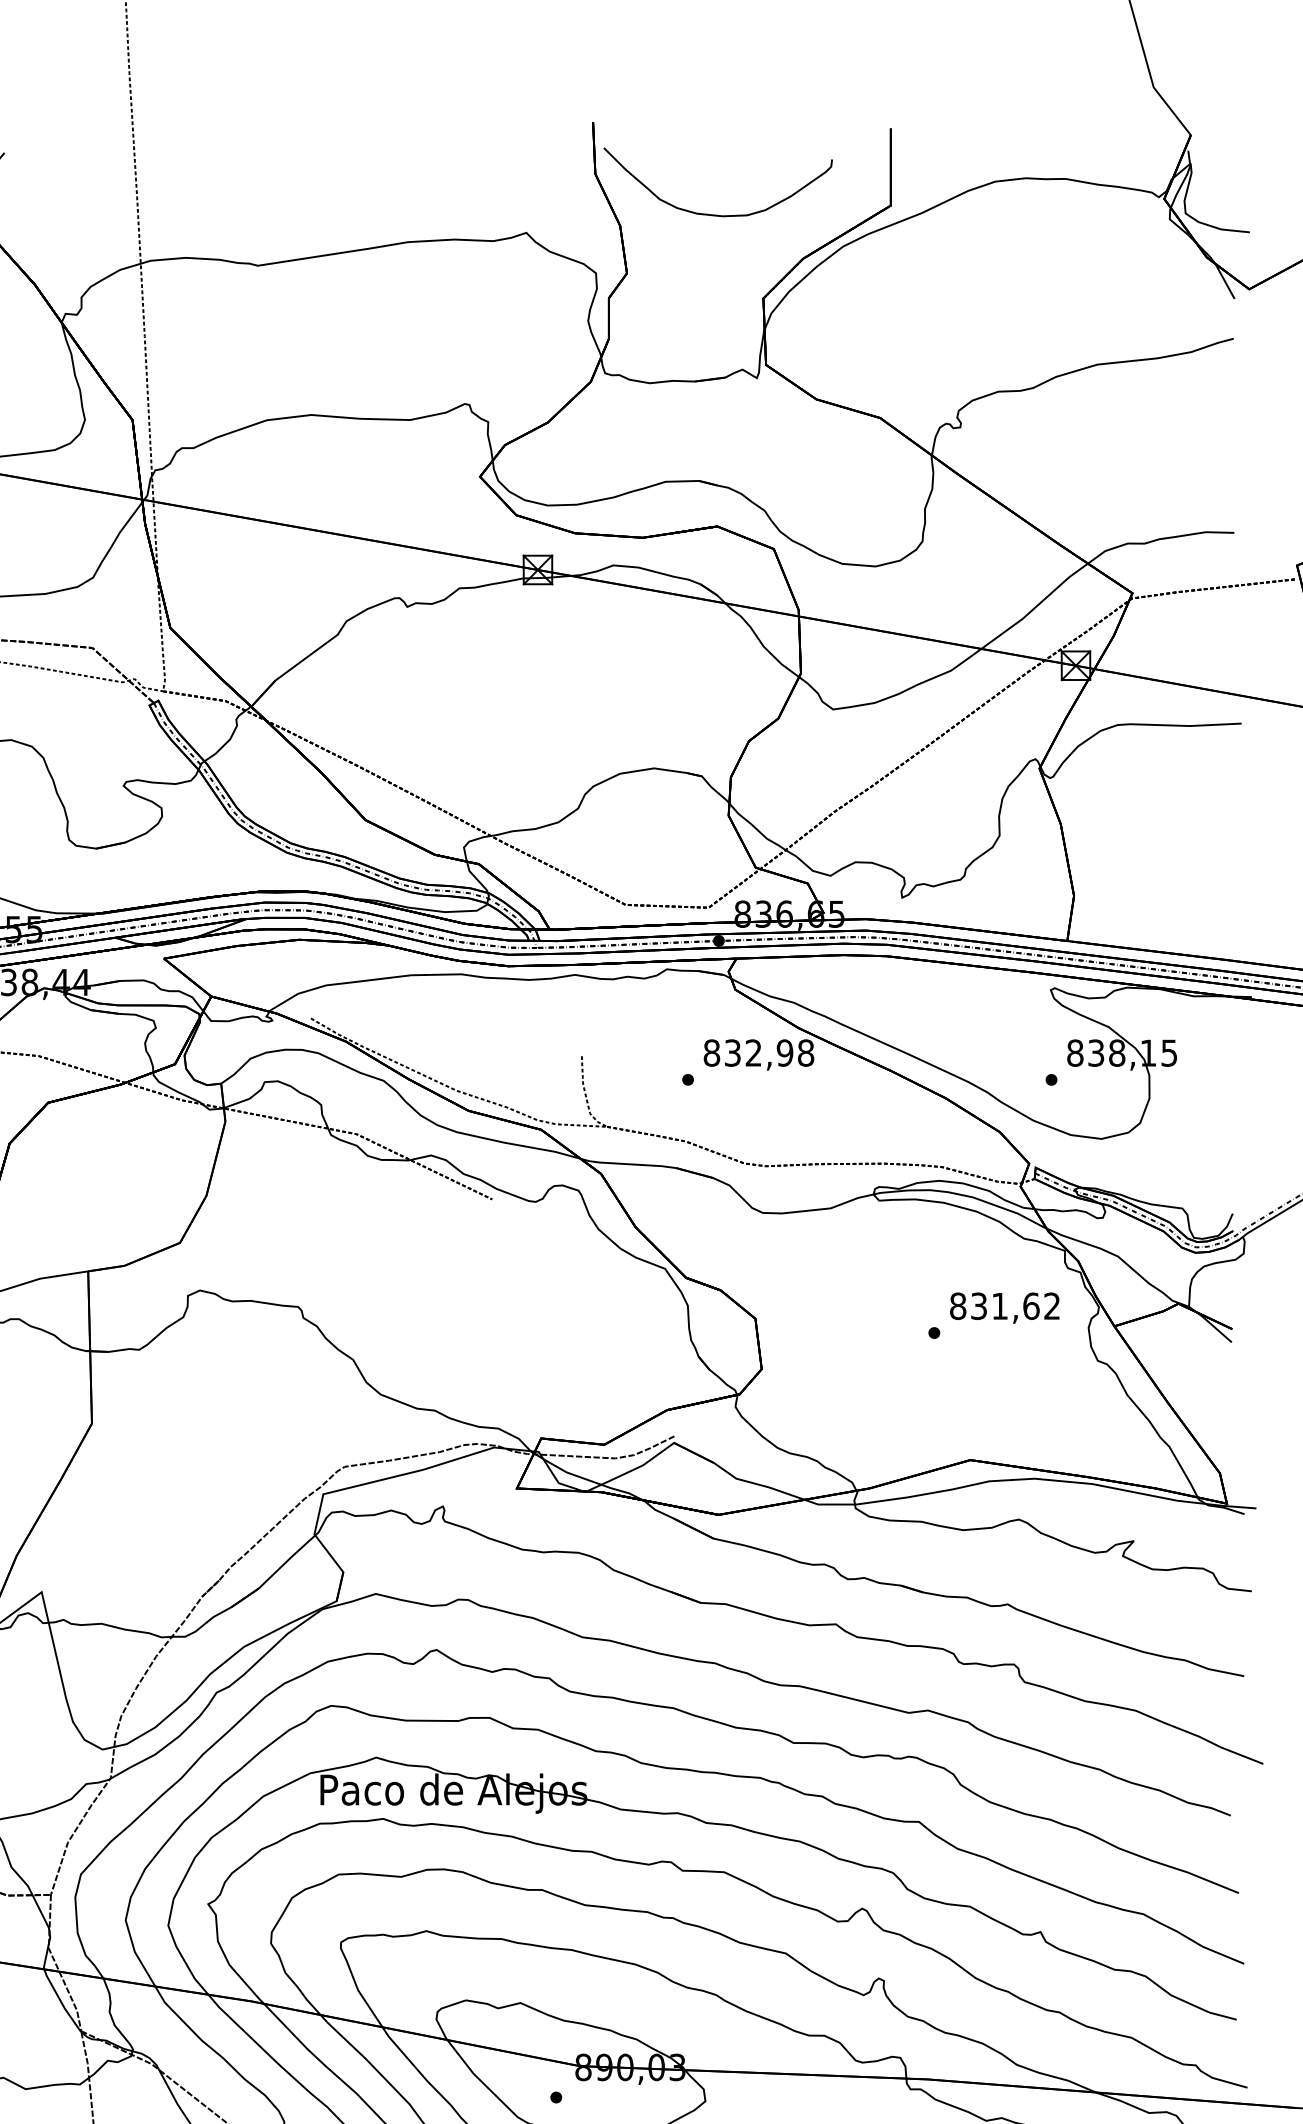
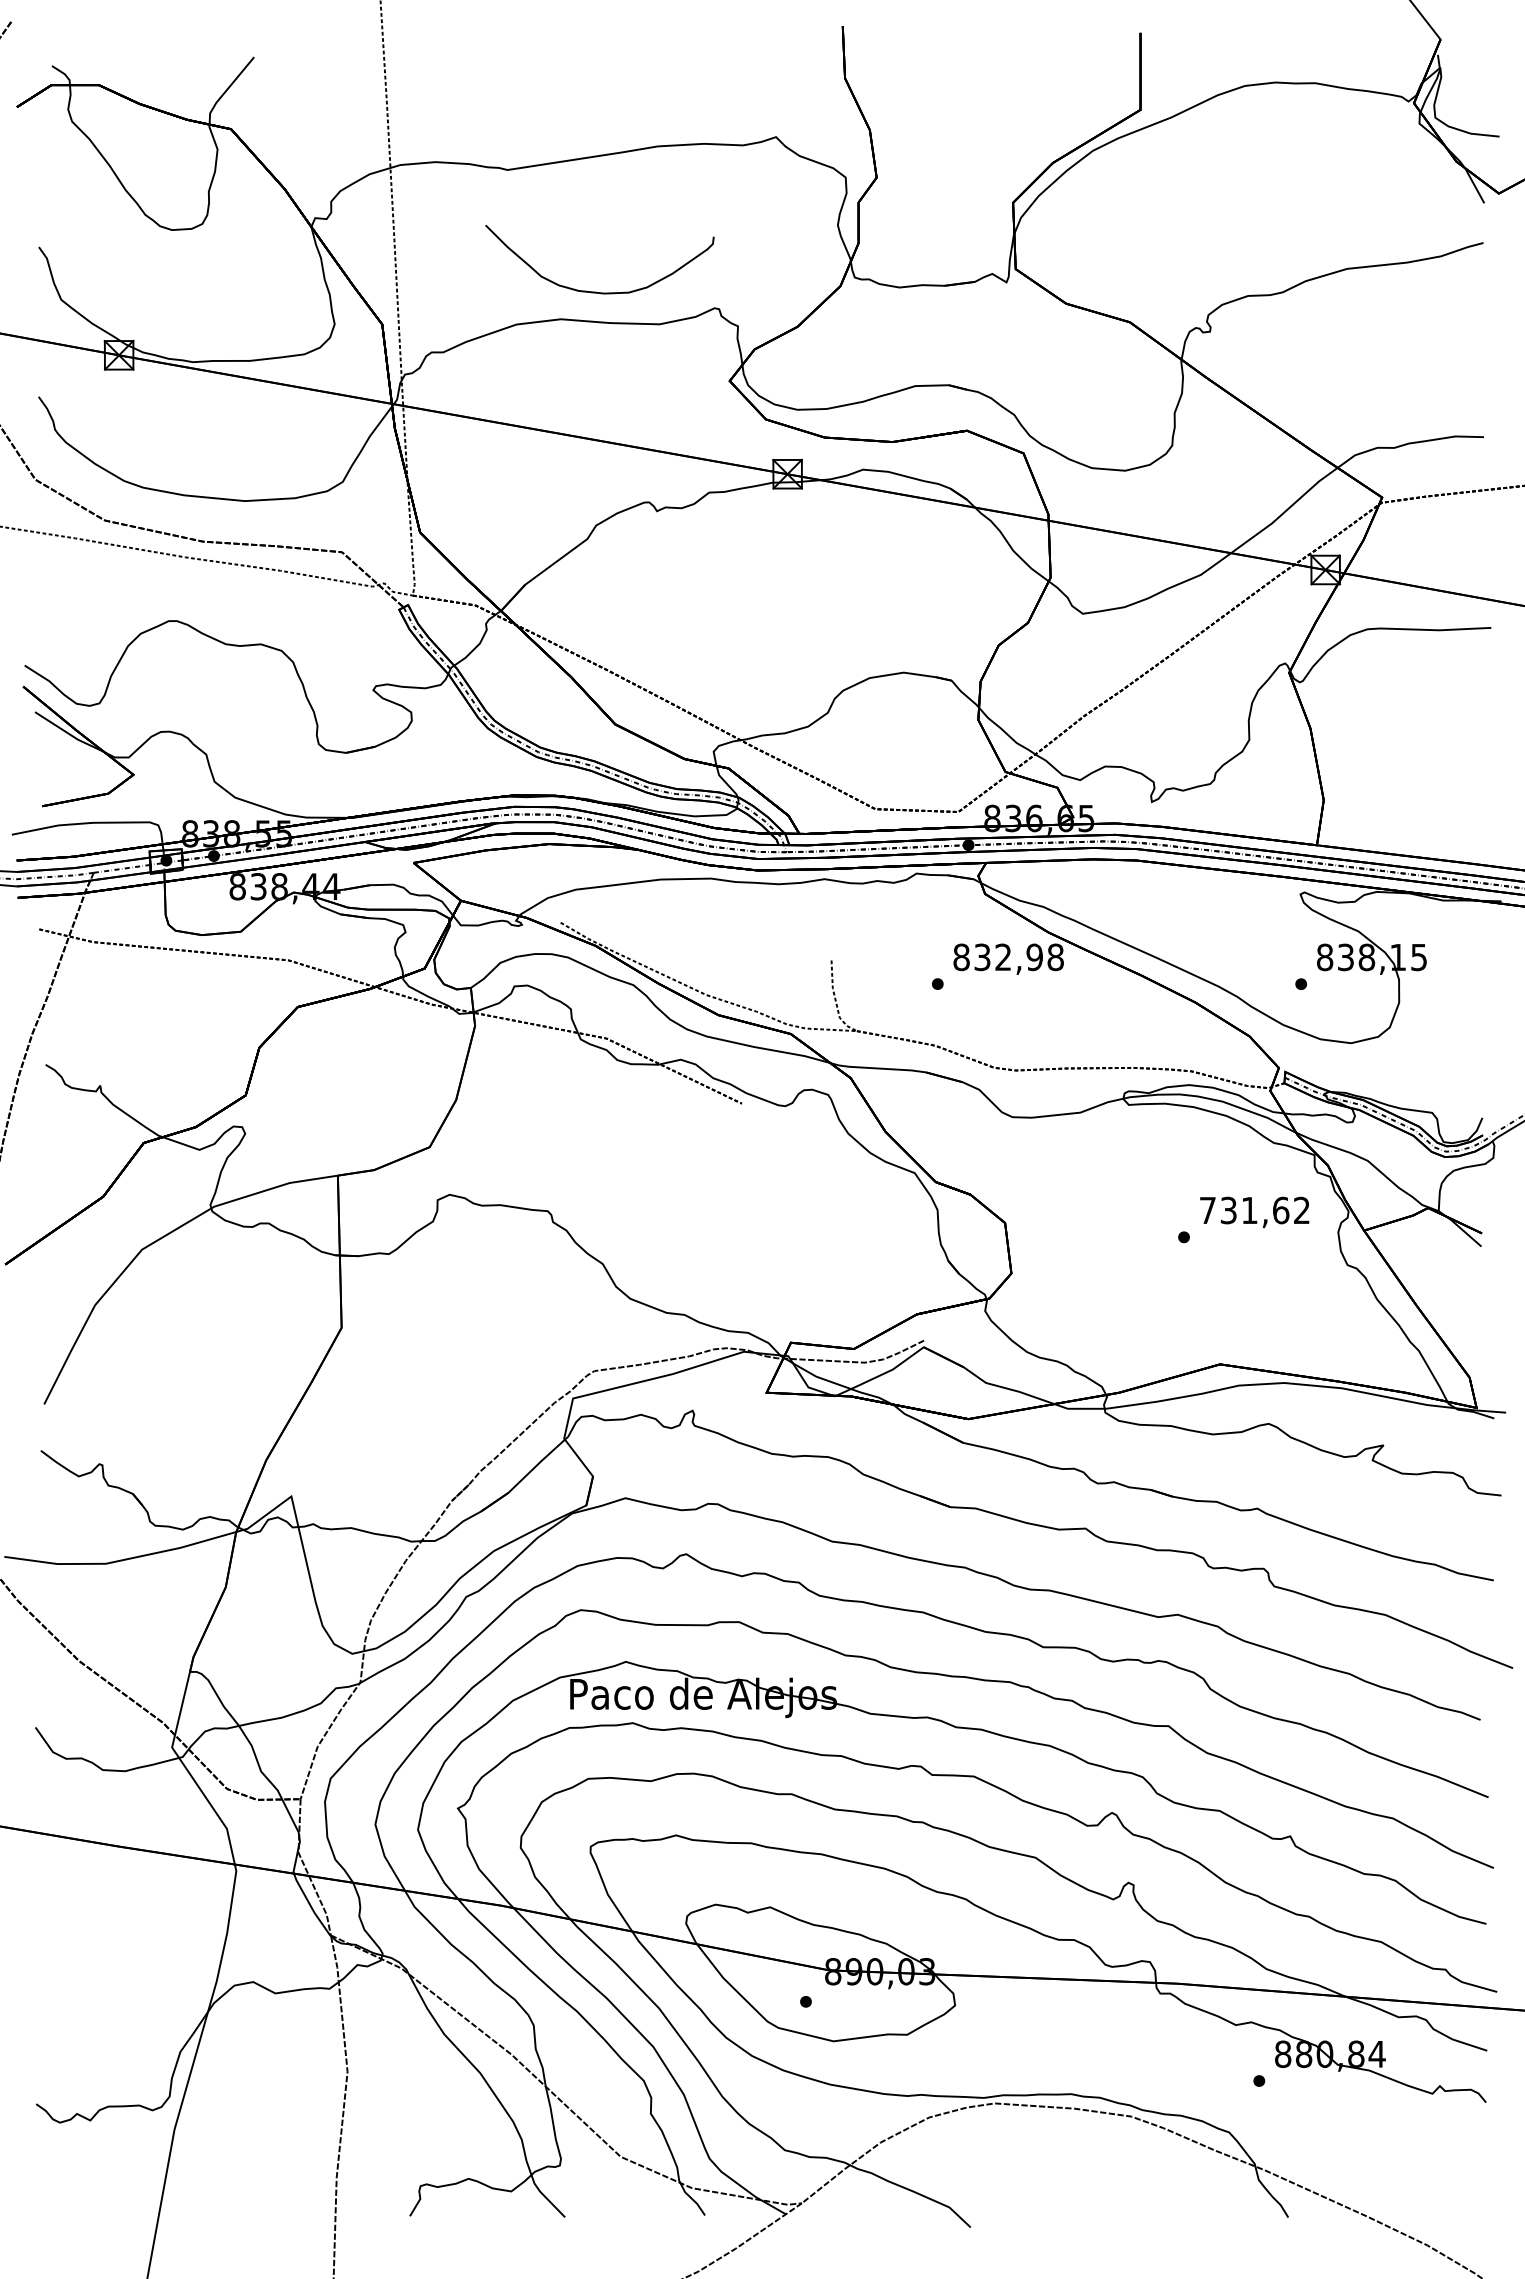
curve: (714, 214) -> (596, 291), moved
text: (957, 1306) -> (1207, 1210), 831,62 -> 731,62

